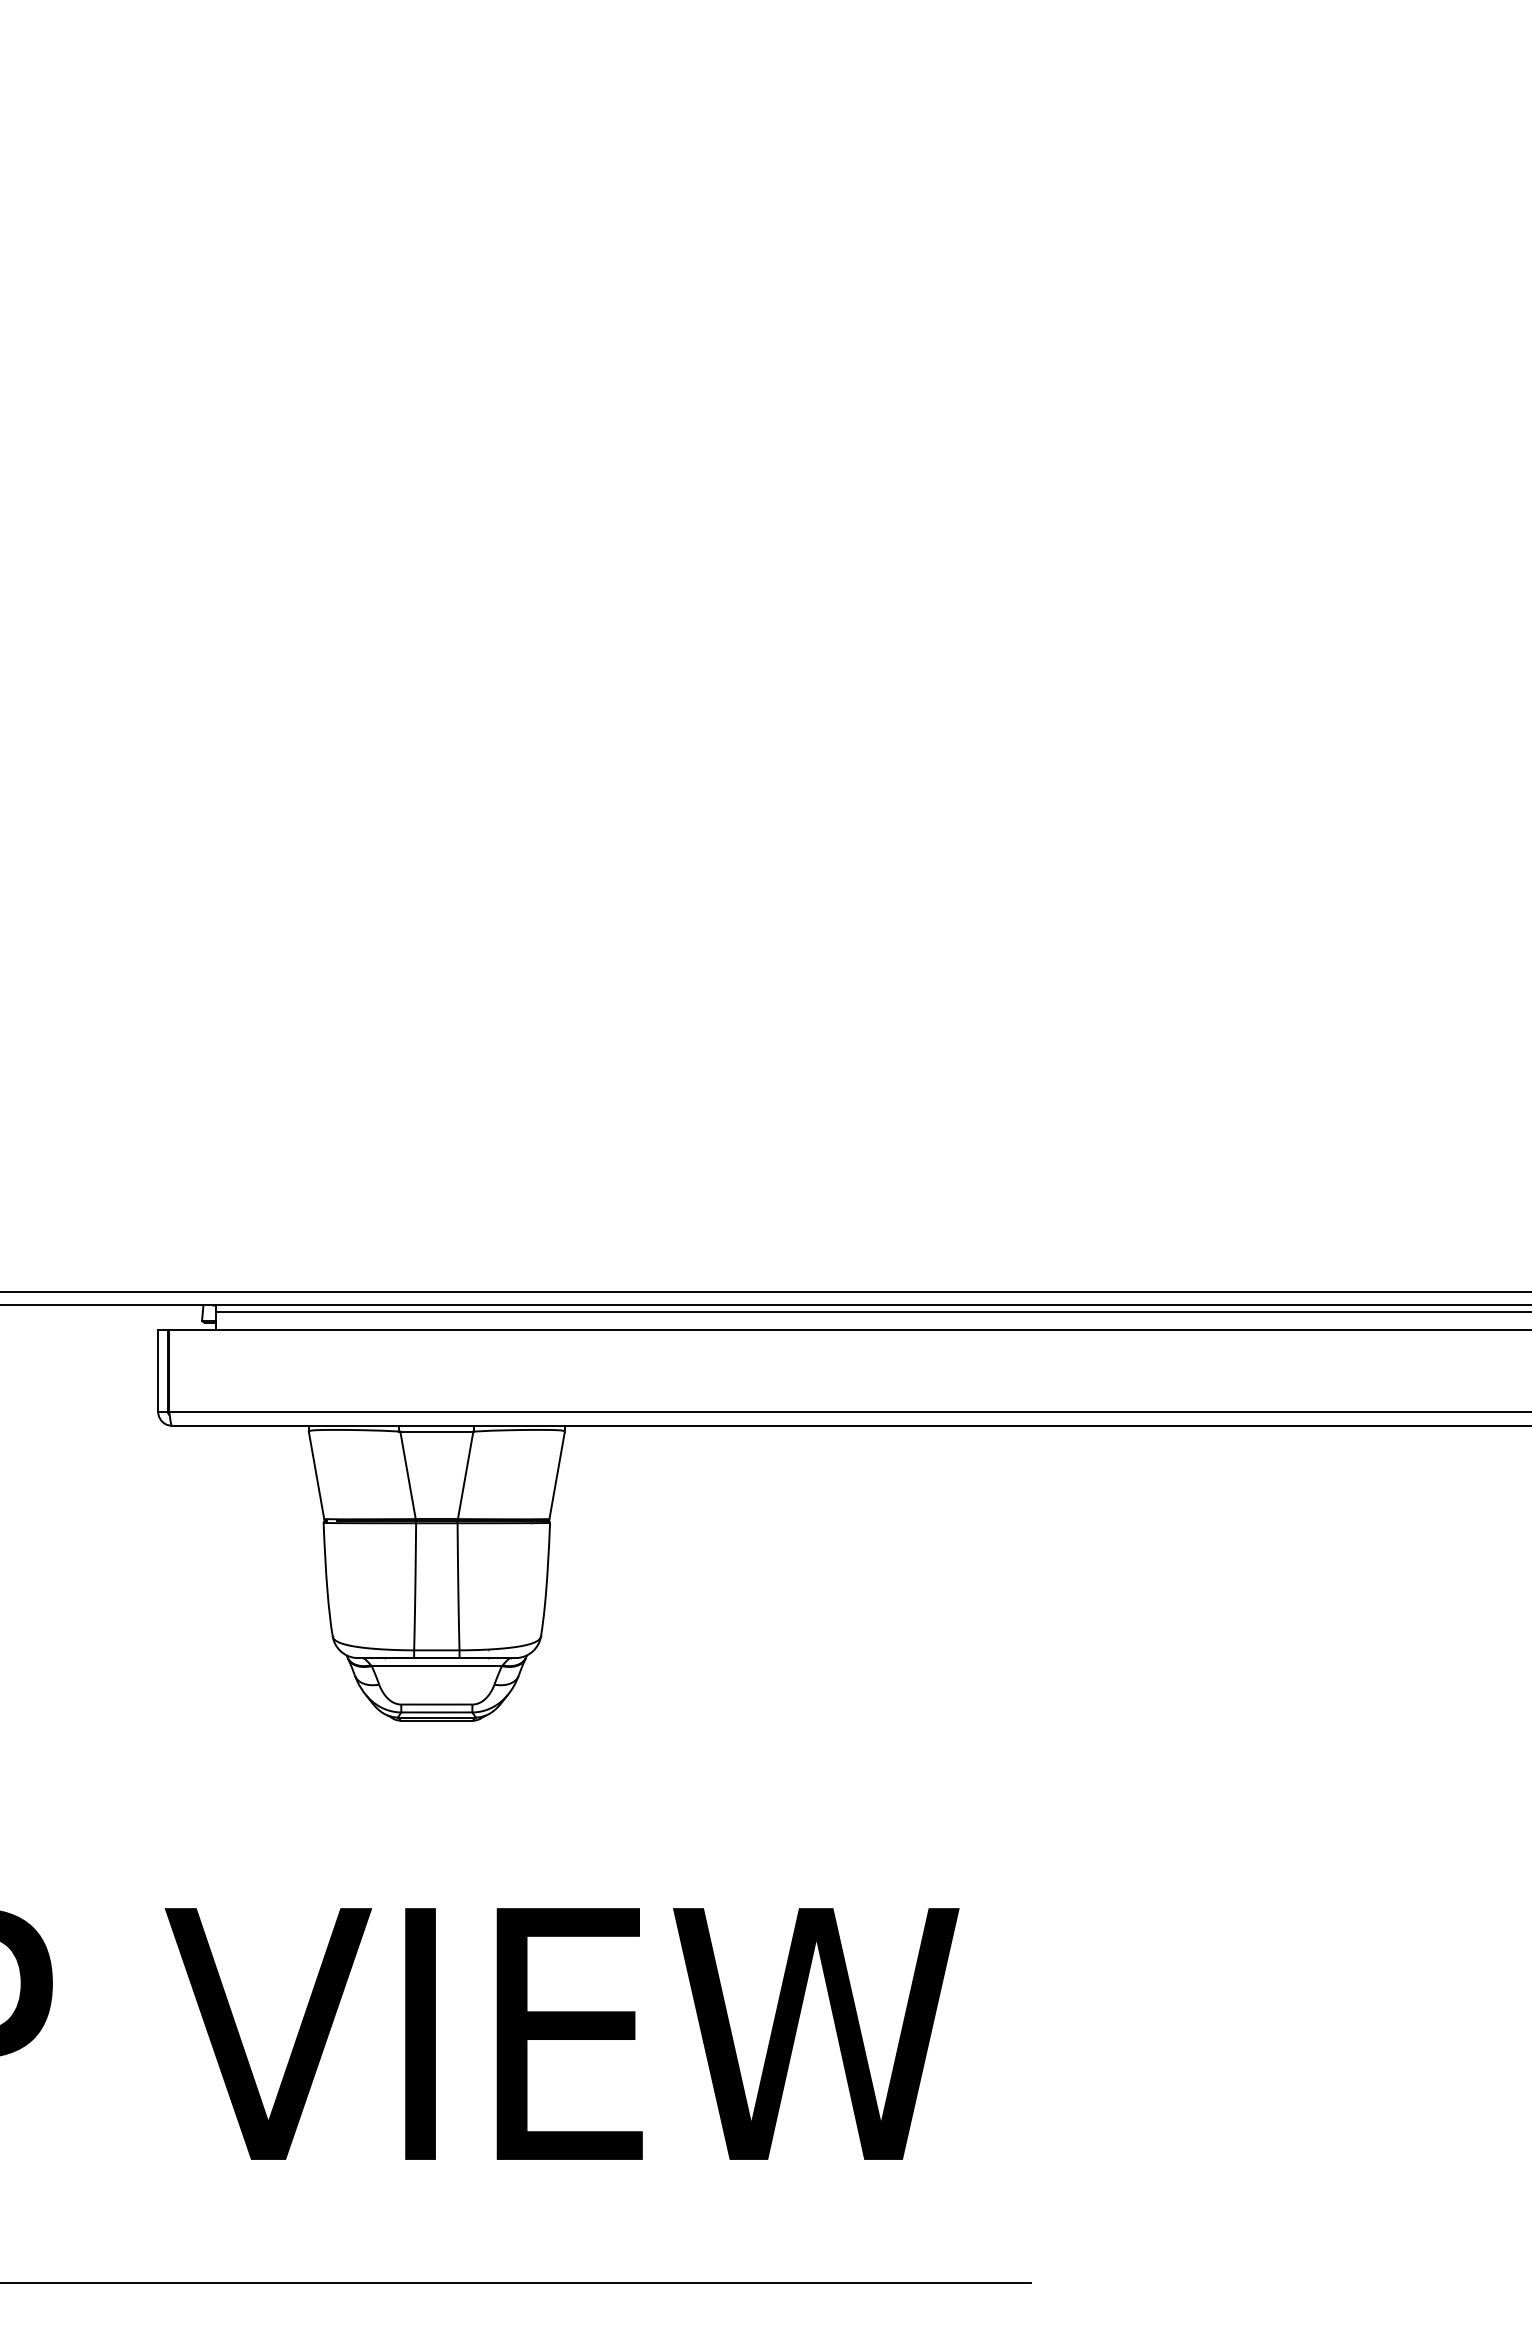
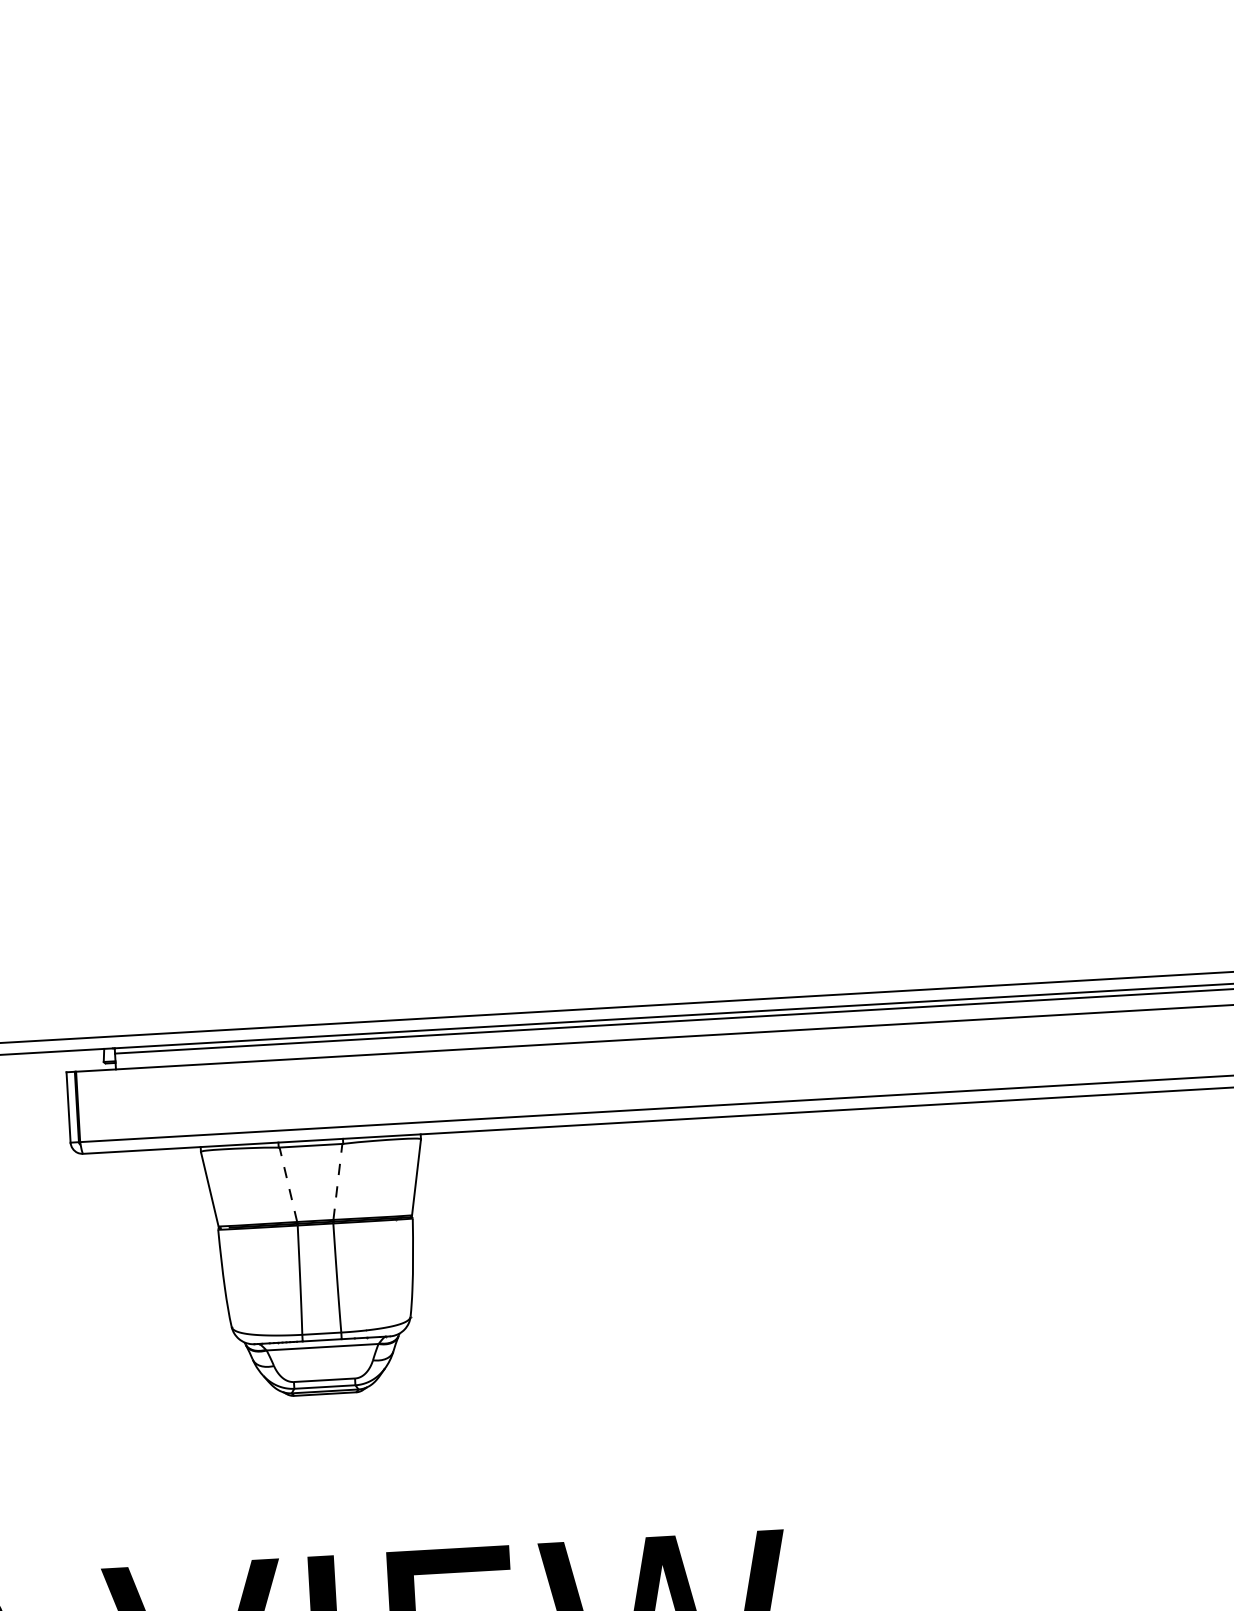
line: (407, 1474) -> (287, 1184), solid -> dashed
line: (465, 1474) -> (337, 1181), solid -> dashed

